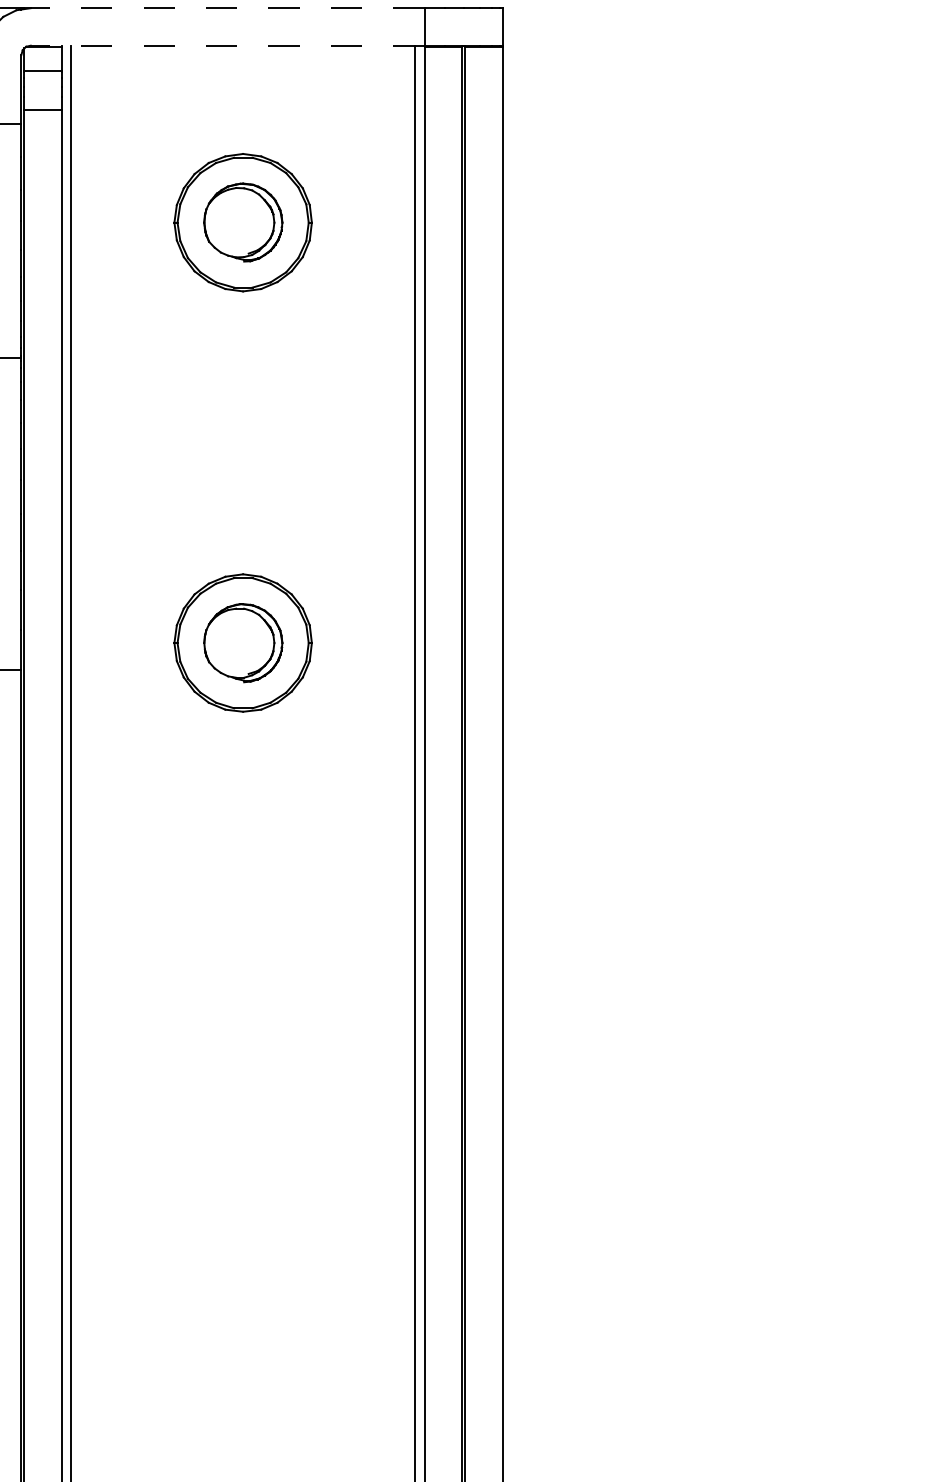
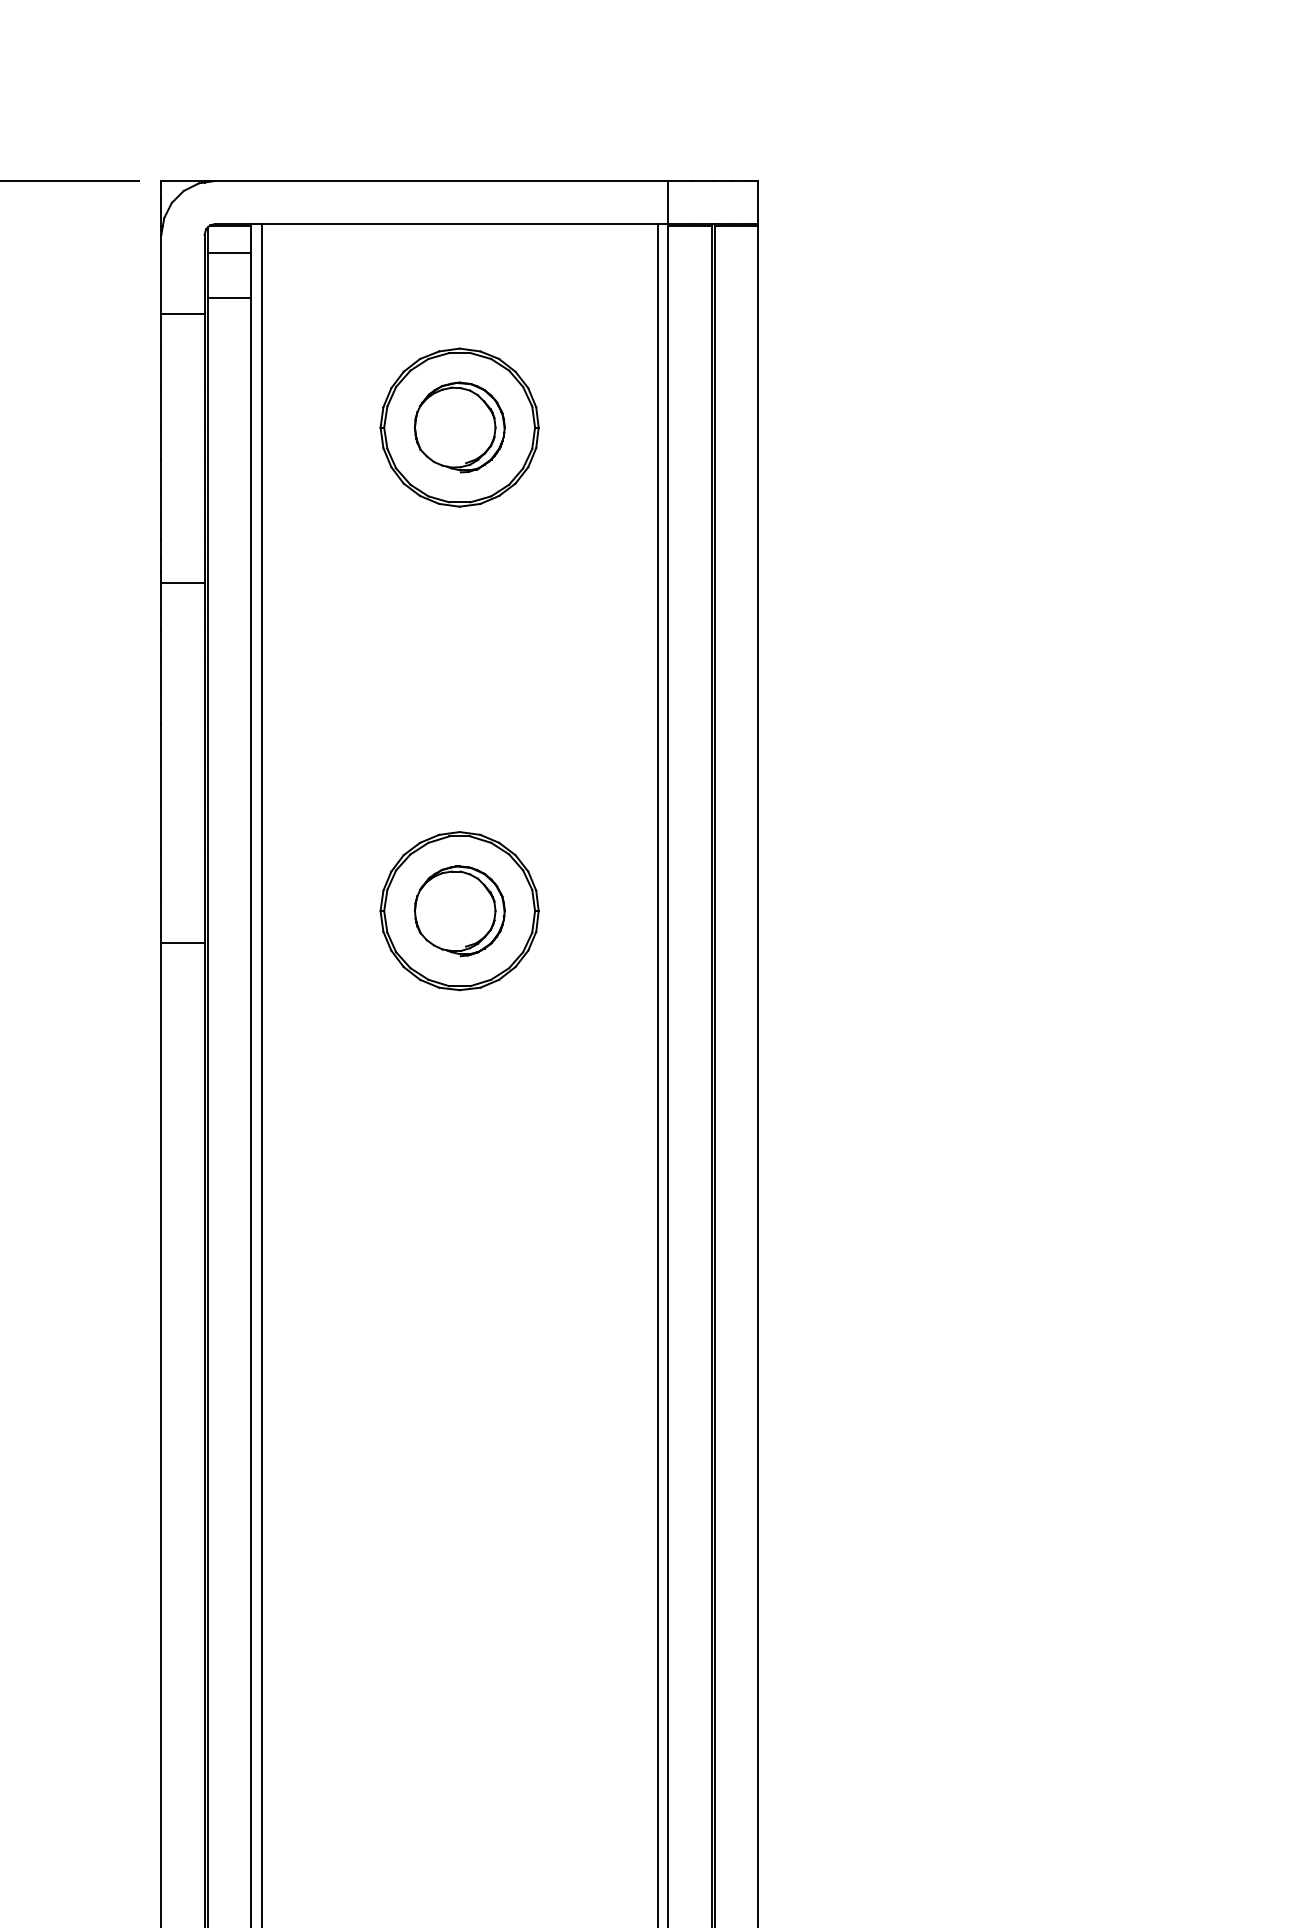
line: (227, 7) -> (441, 180), dashed -> solid
line: (227, 46) -> (441, 224), dashed -> solid

